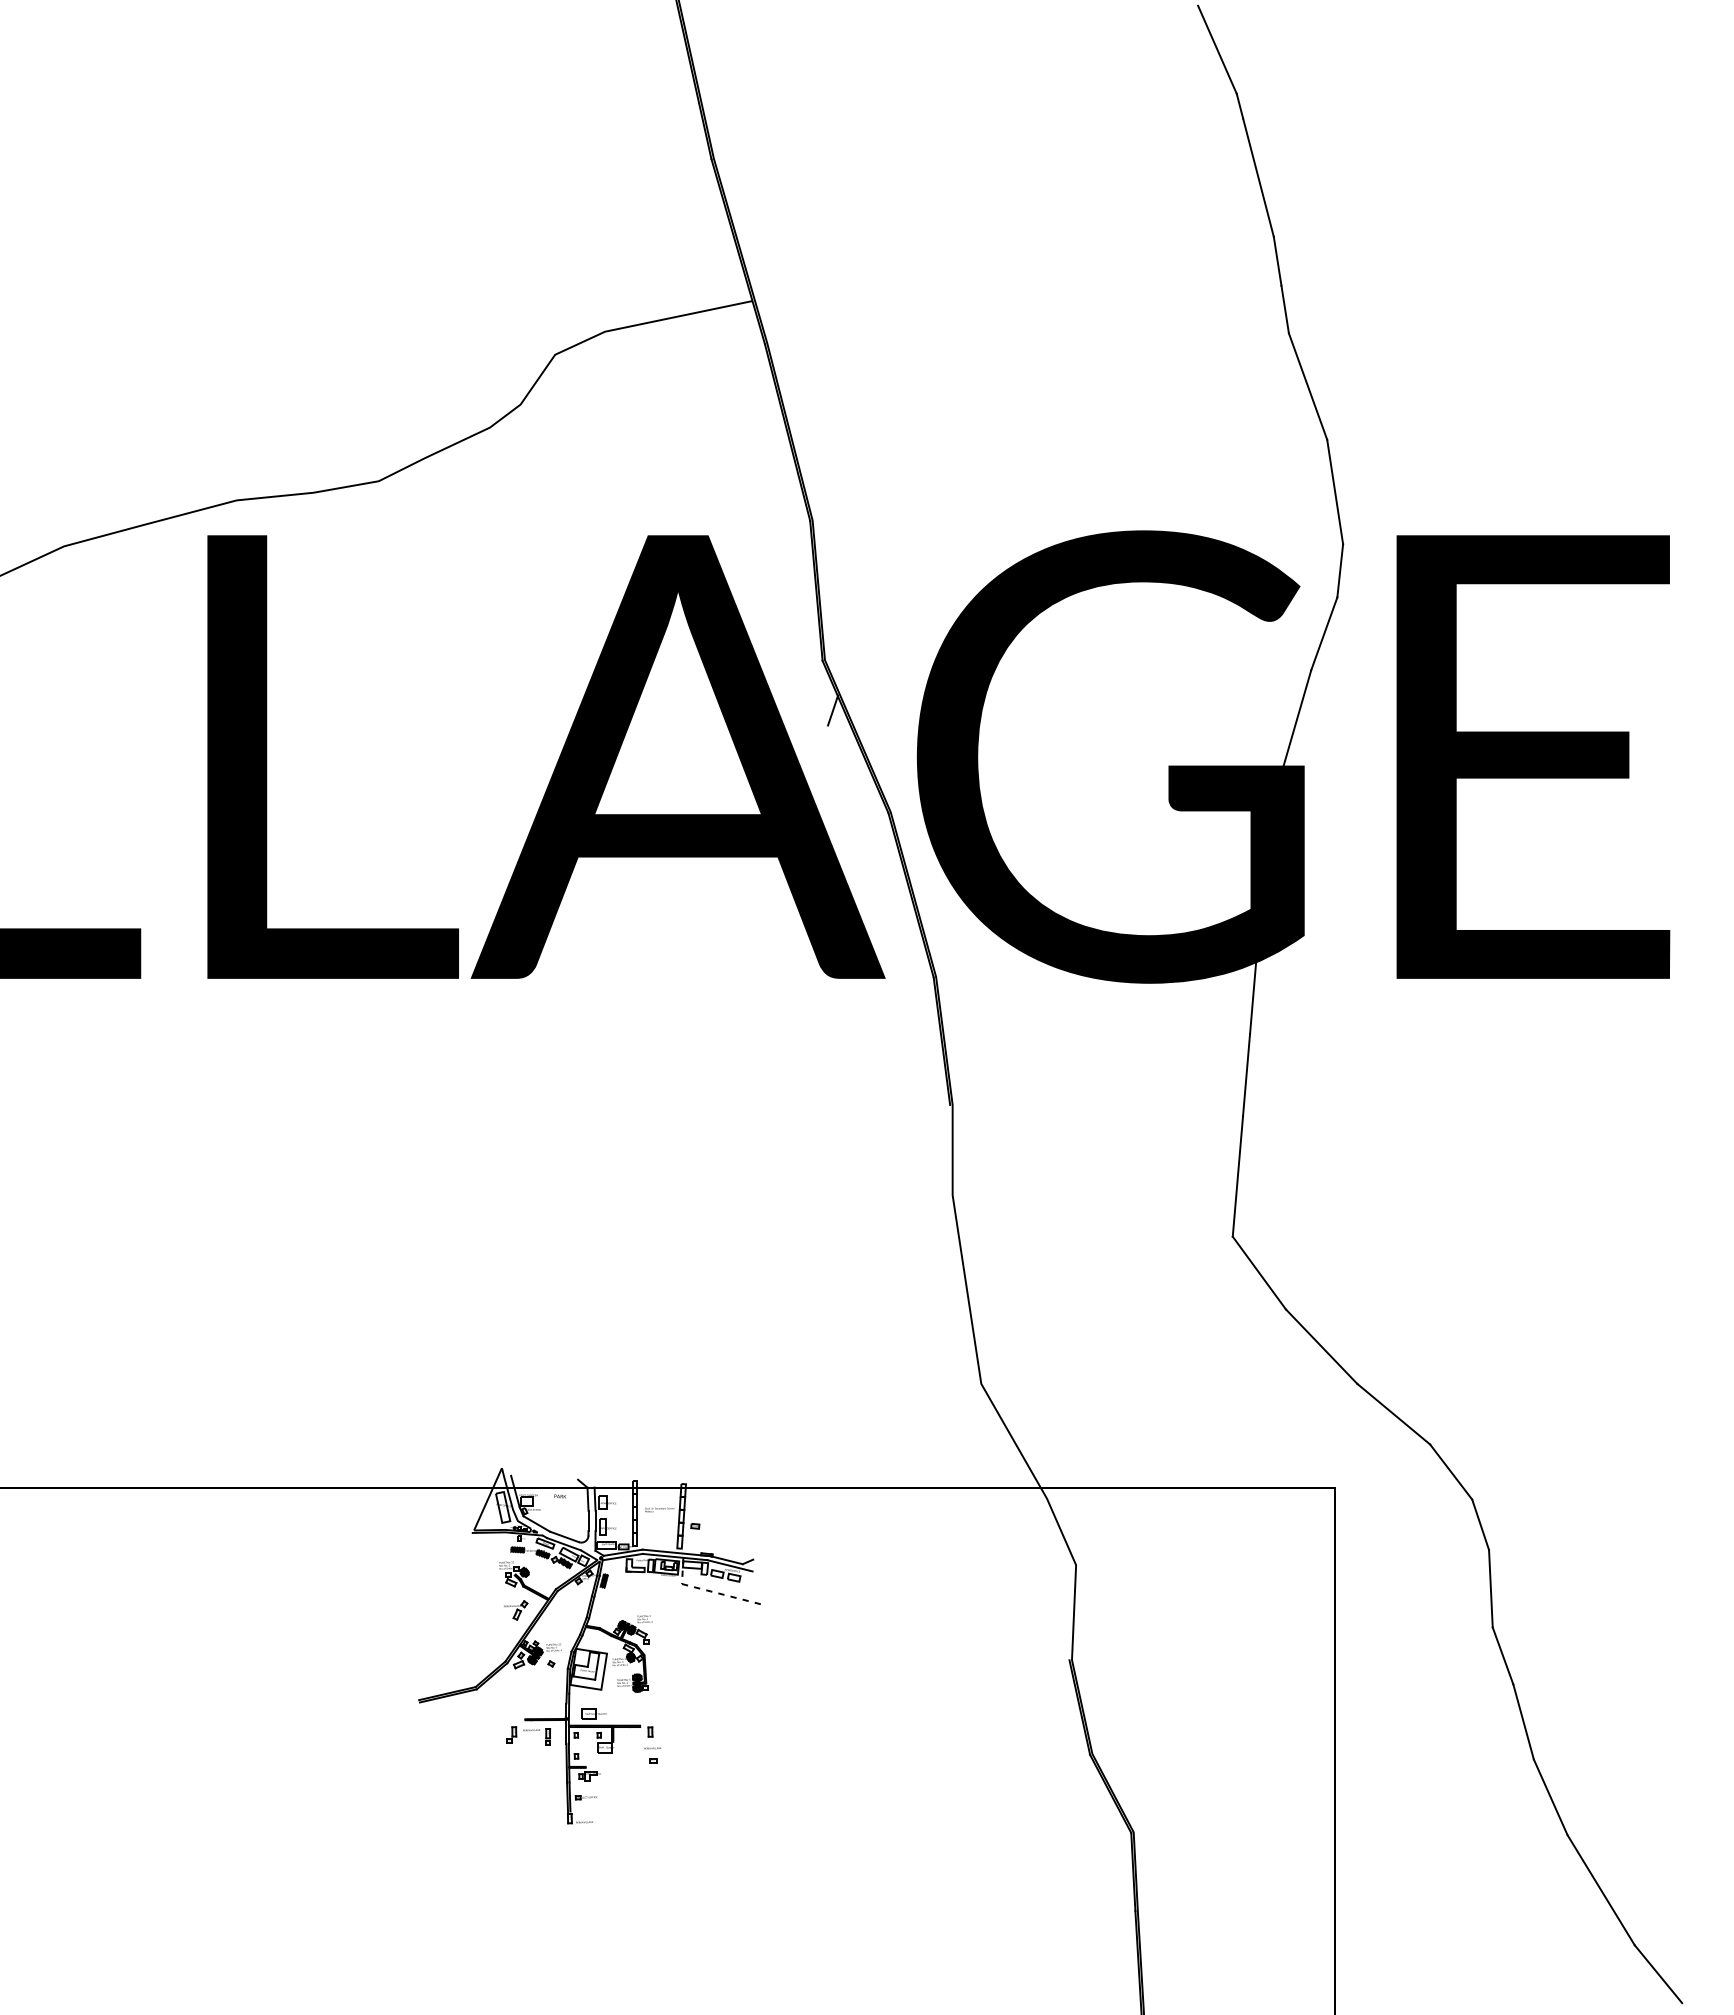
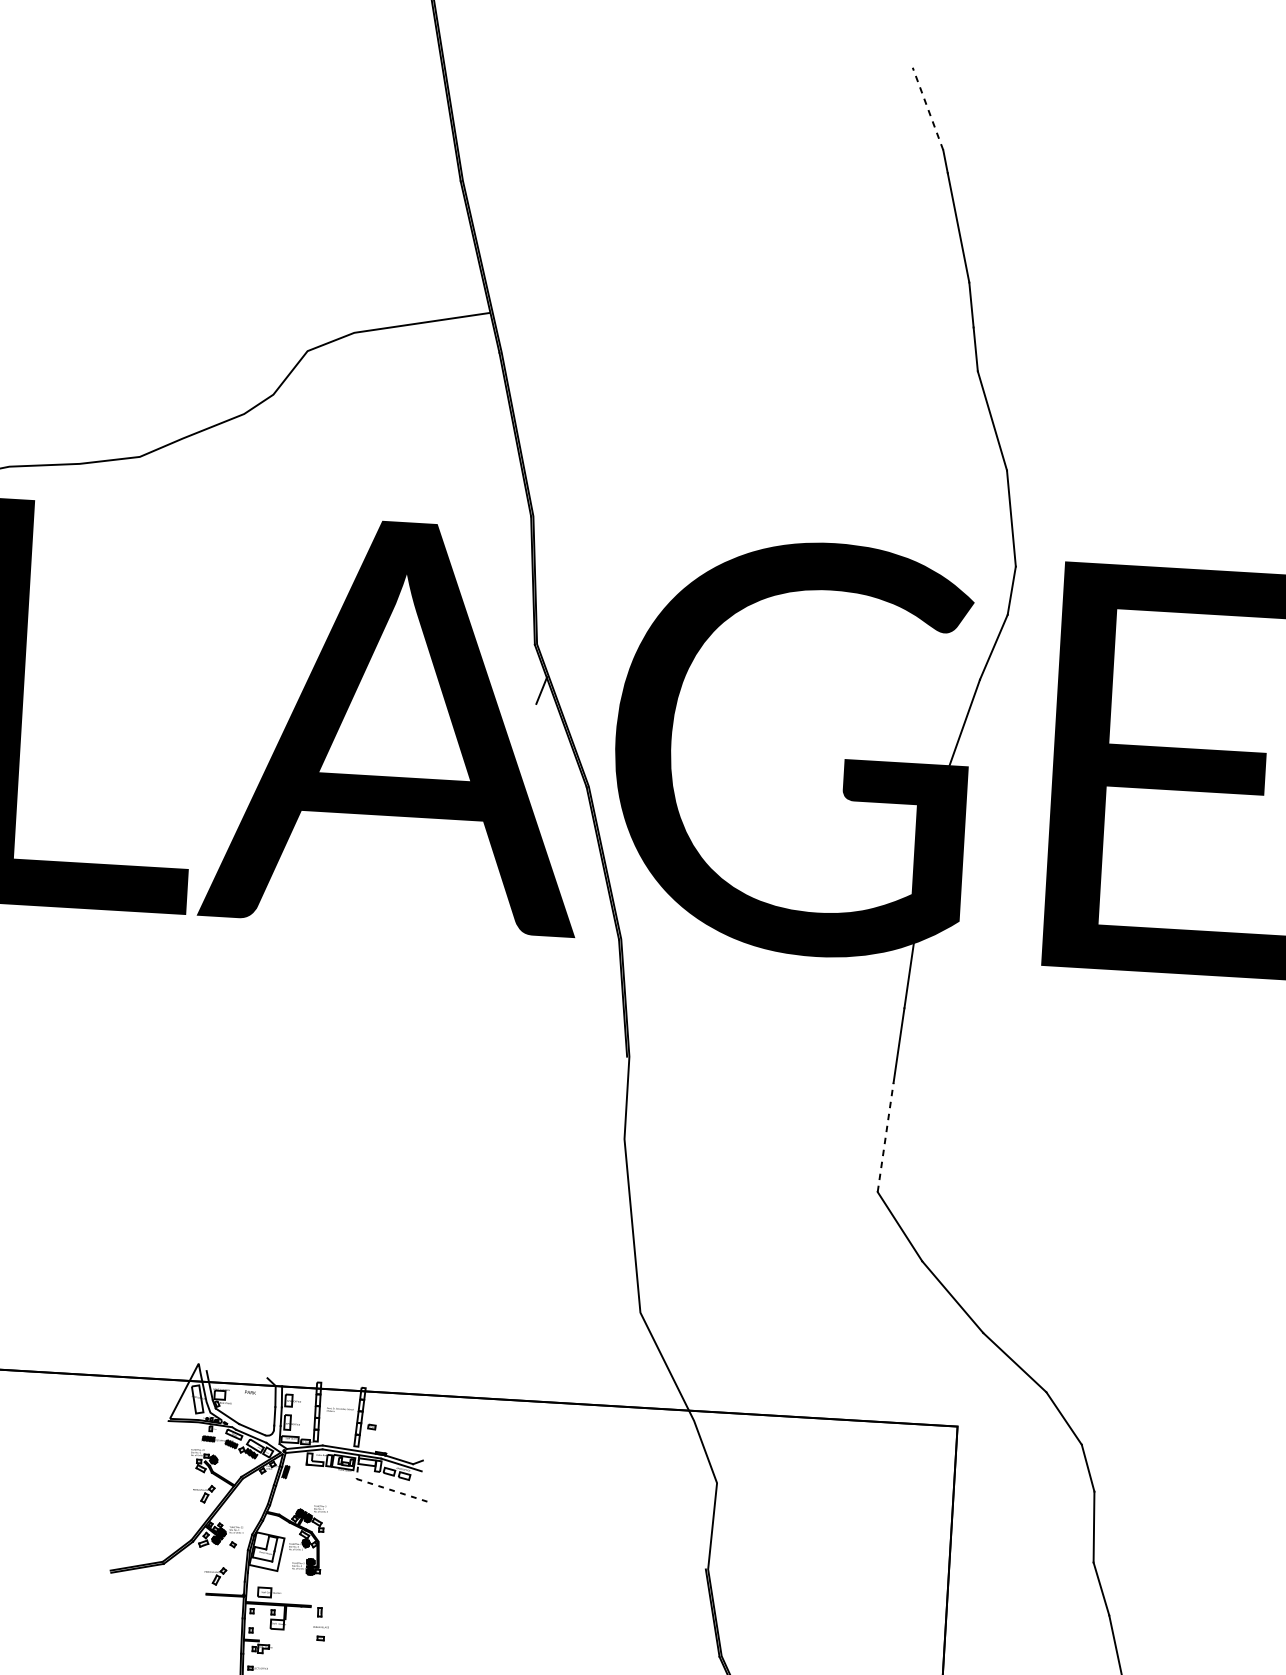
line: (1217, 49) -> (928, 108), solid -> dashed
line: (1237, 1175) -> (885, 1136), solid -> dashed
part: (534, 1699) -> (215, 1576), added
part: (528, 1735) -> (208, 1608), removed

